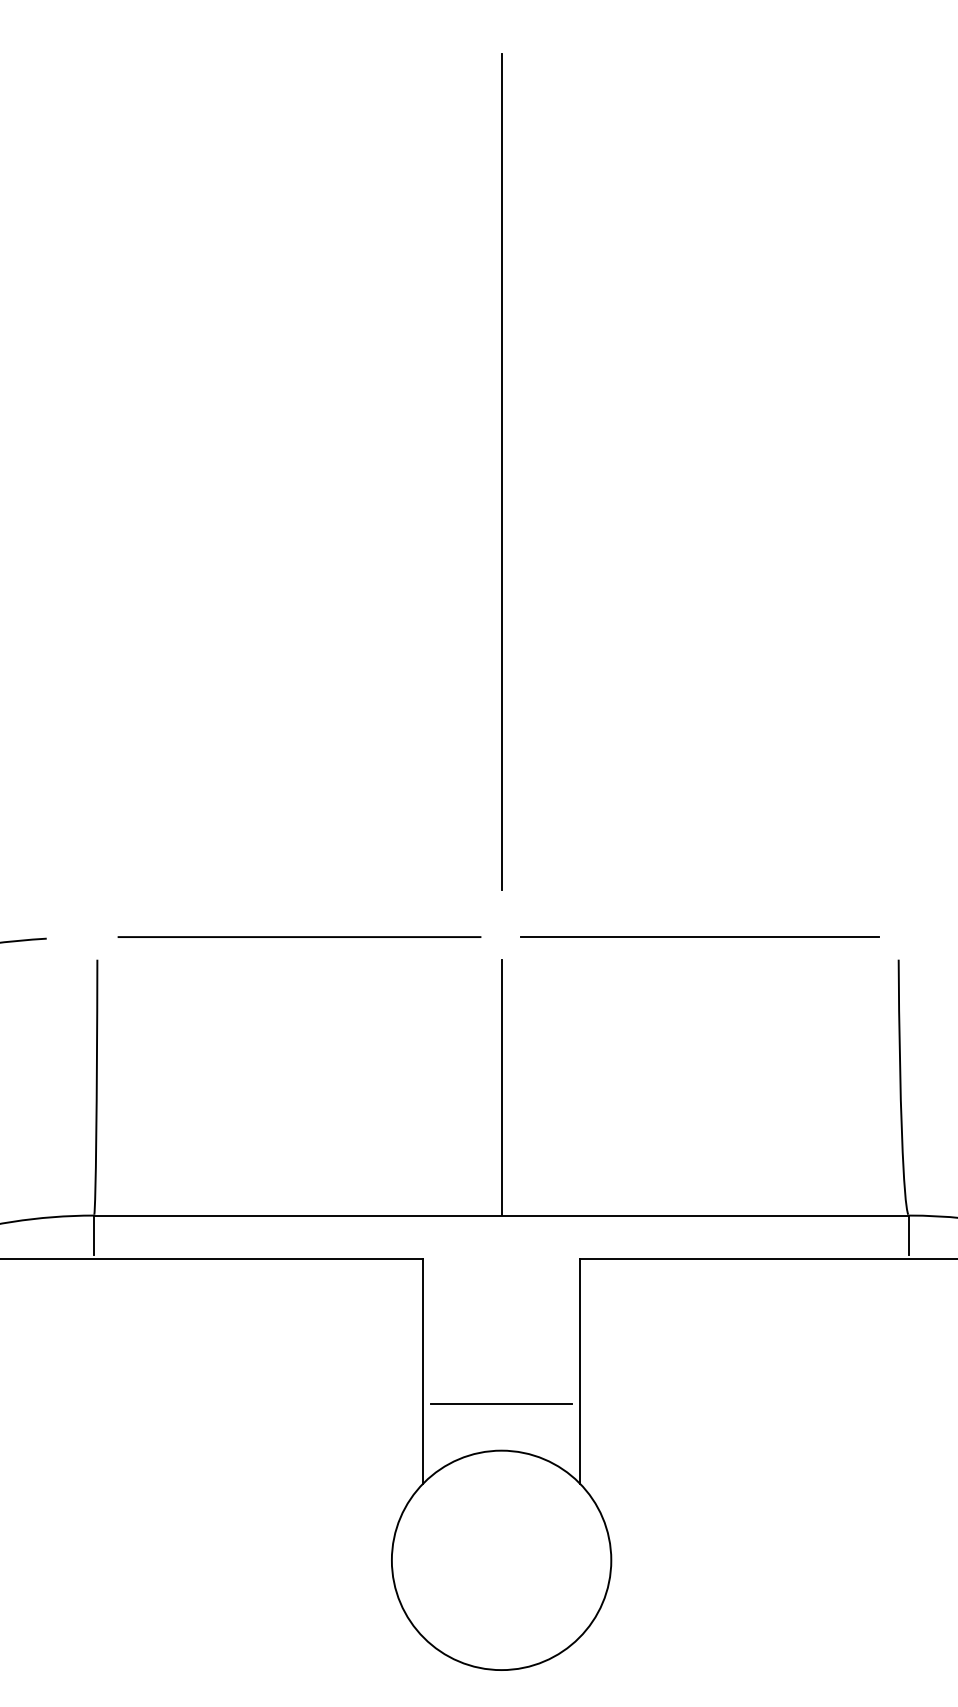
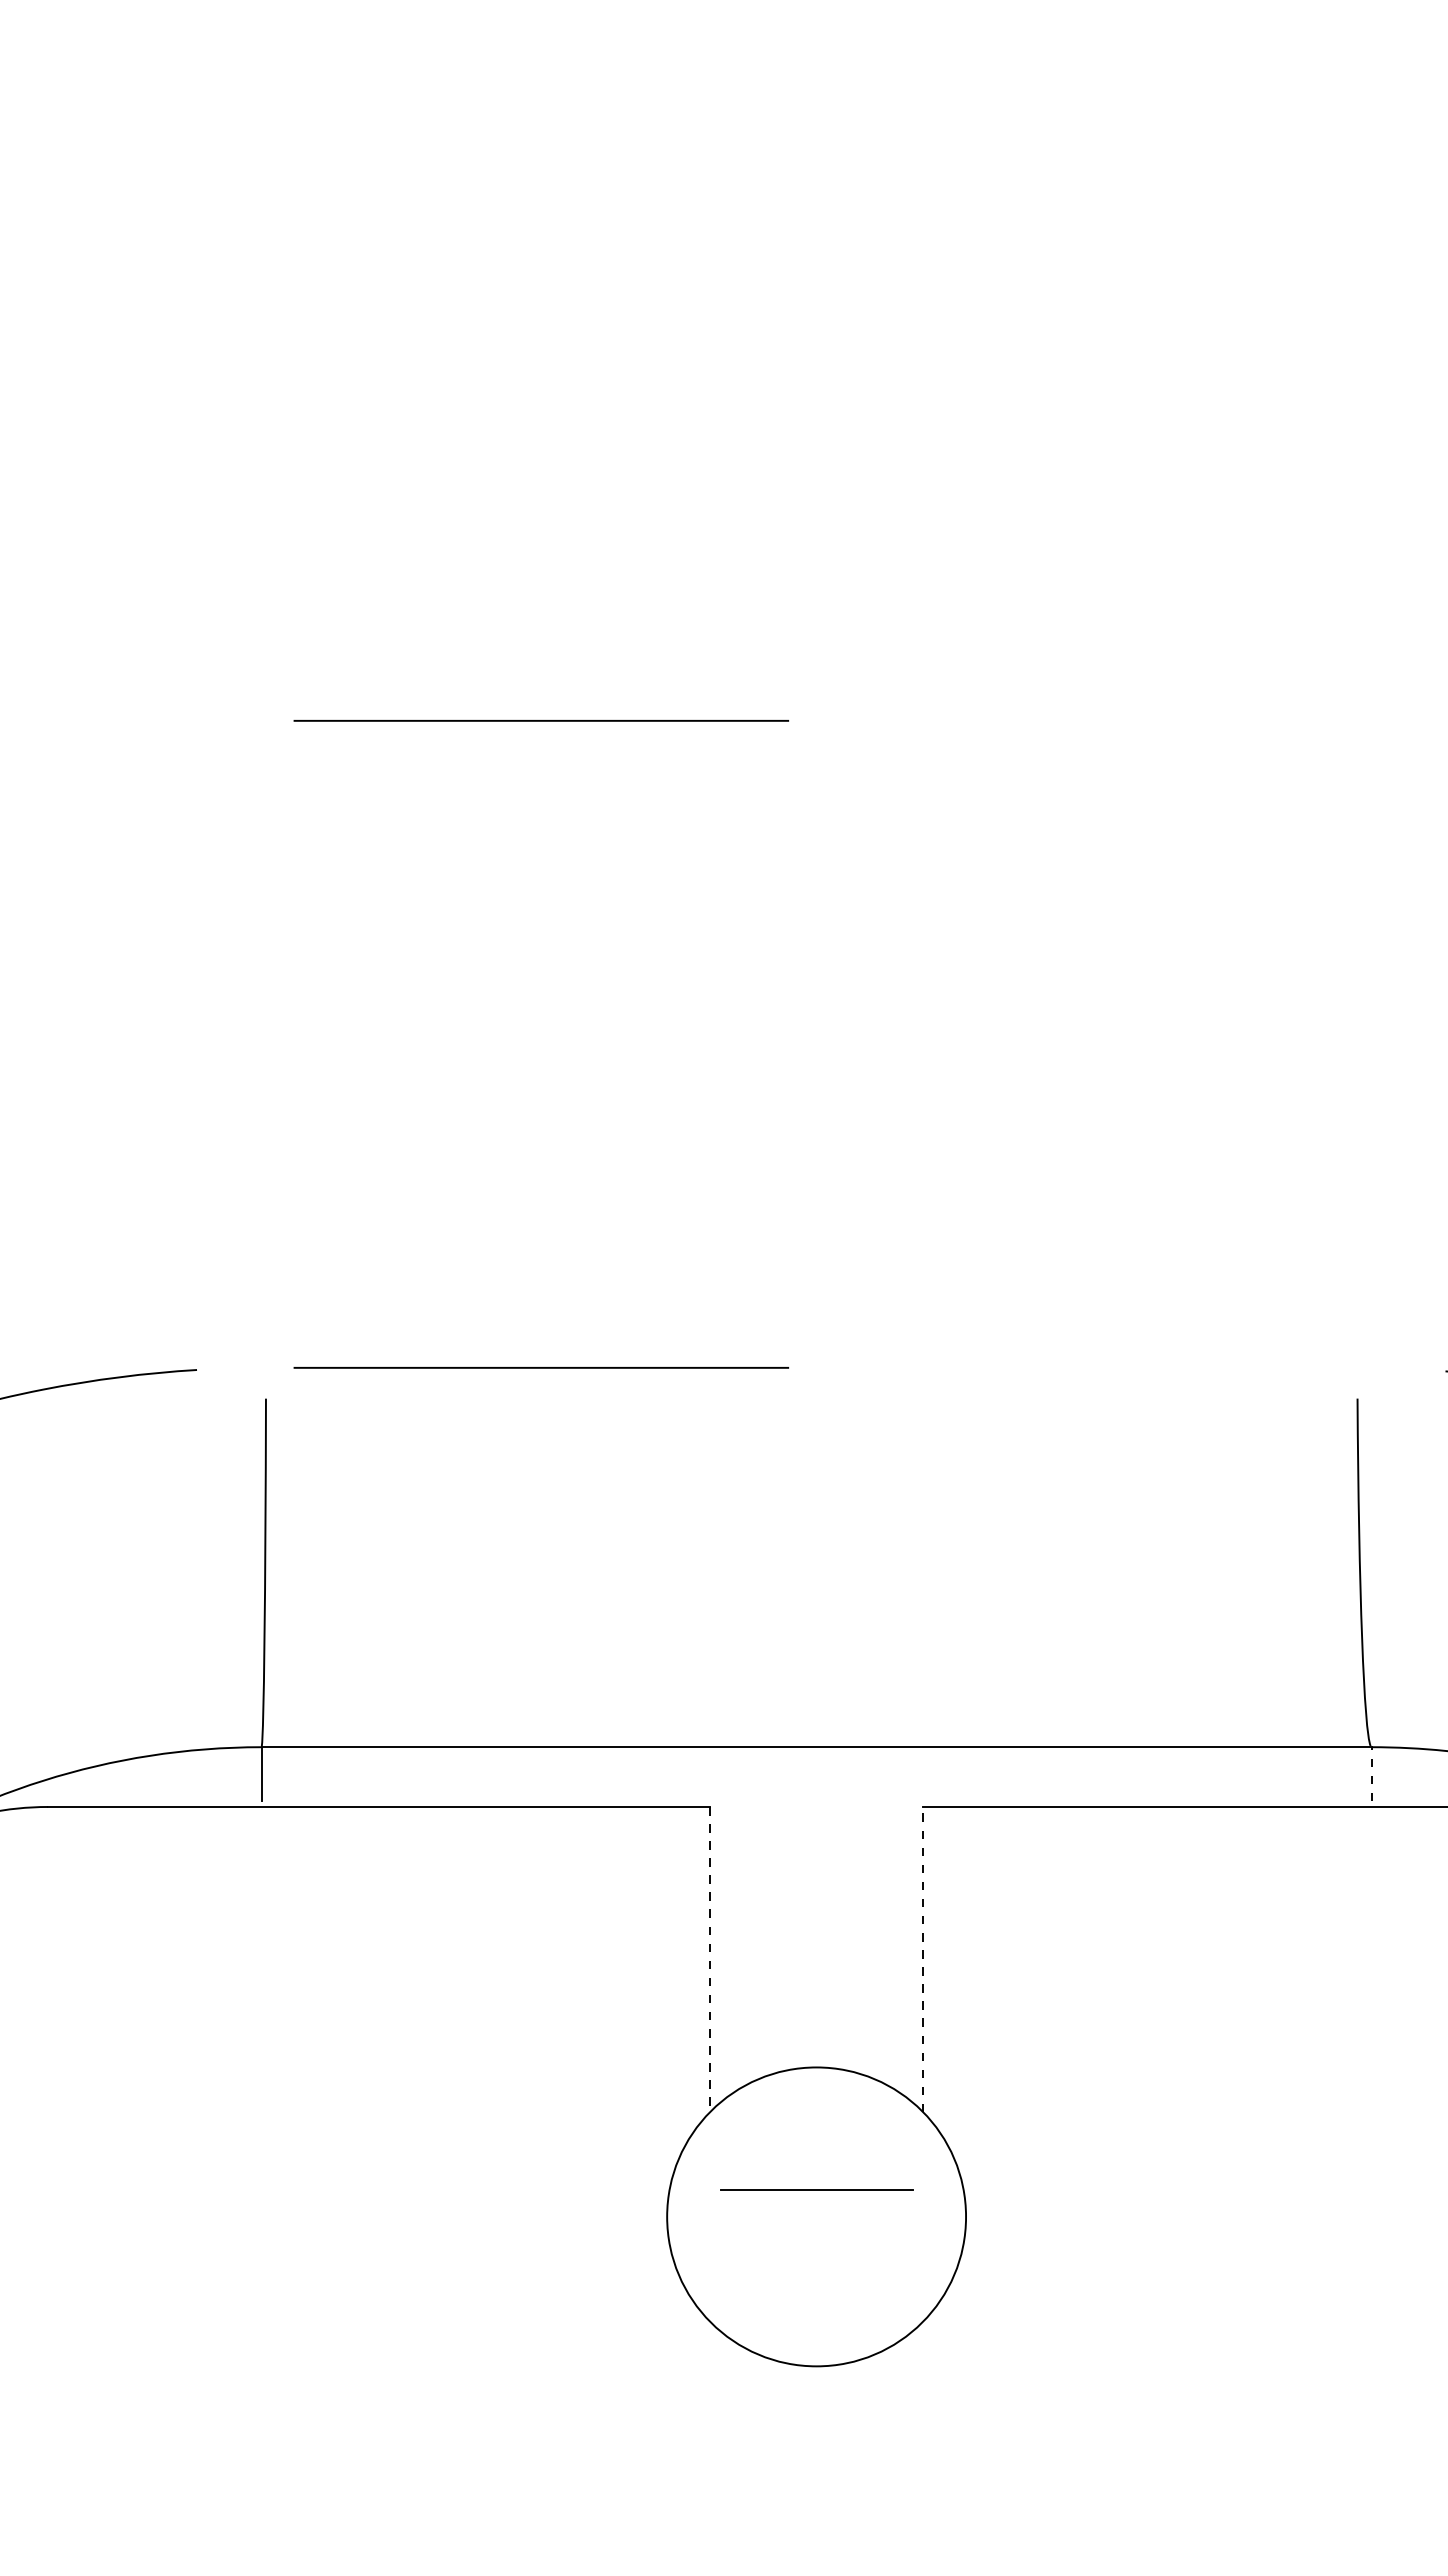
line: (298, 461) -> (540, 720), added
line: (501, 472) -> (816, 734), removed
line: (699, 936) -> (1086, 1367), removed
line: (501, 1087) -> (816, 1572), removed
line: (908, 1234) -> (1371, 1773), solid -> dashed
line: (422, 1371) -> (709, 1959), solid -> dashed
line: (580, 1371) -> (923, 1959), solid -> dashed
line: (501, 1402) -> (816, 2189), moved

